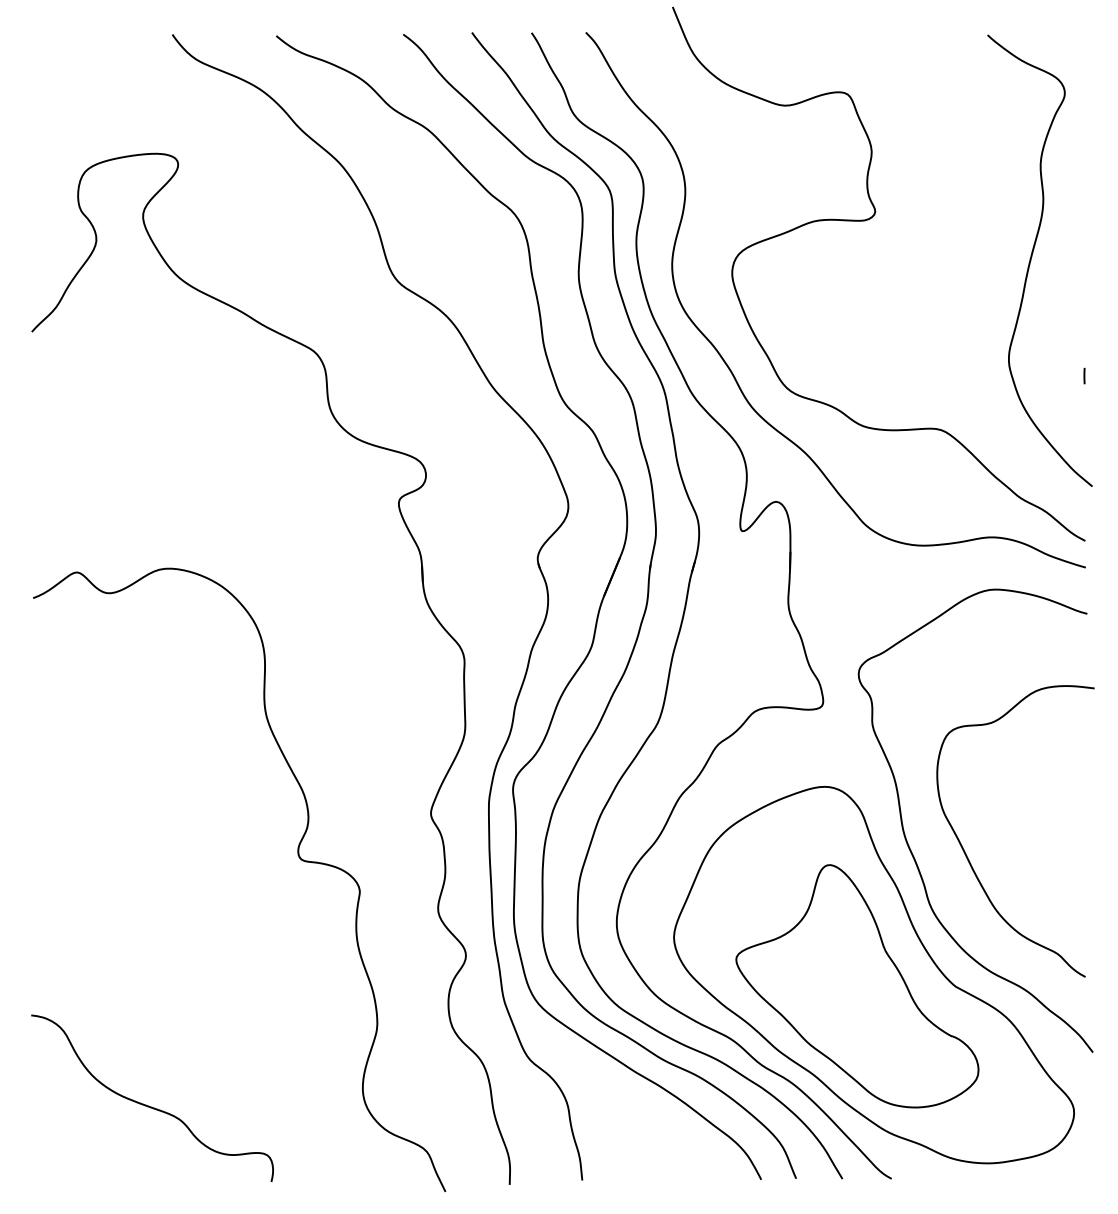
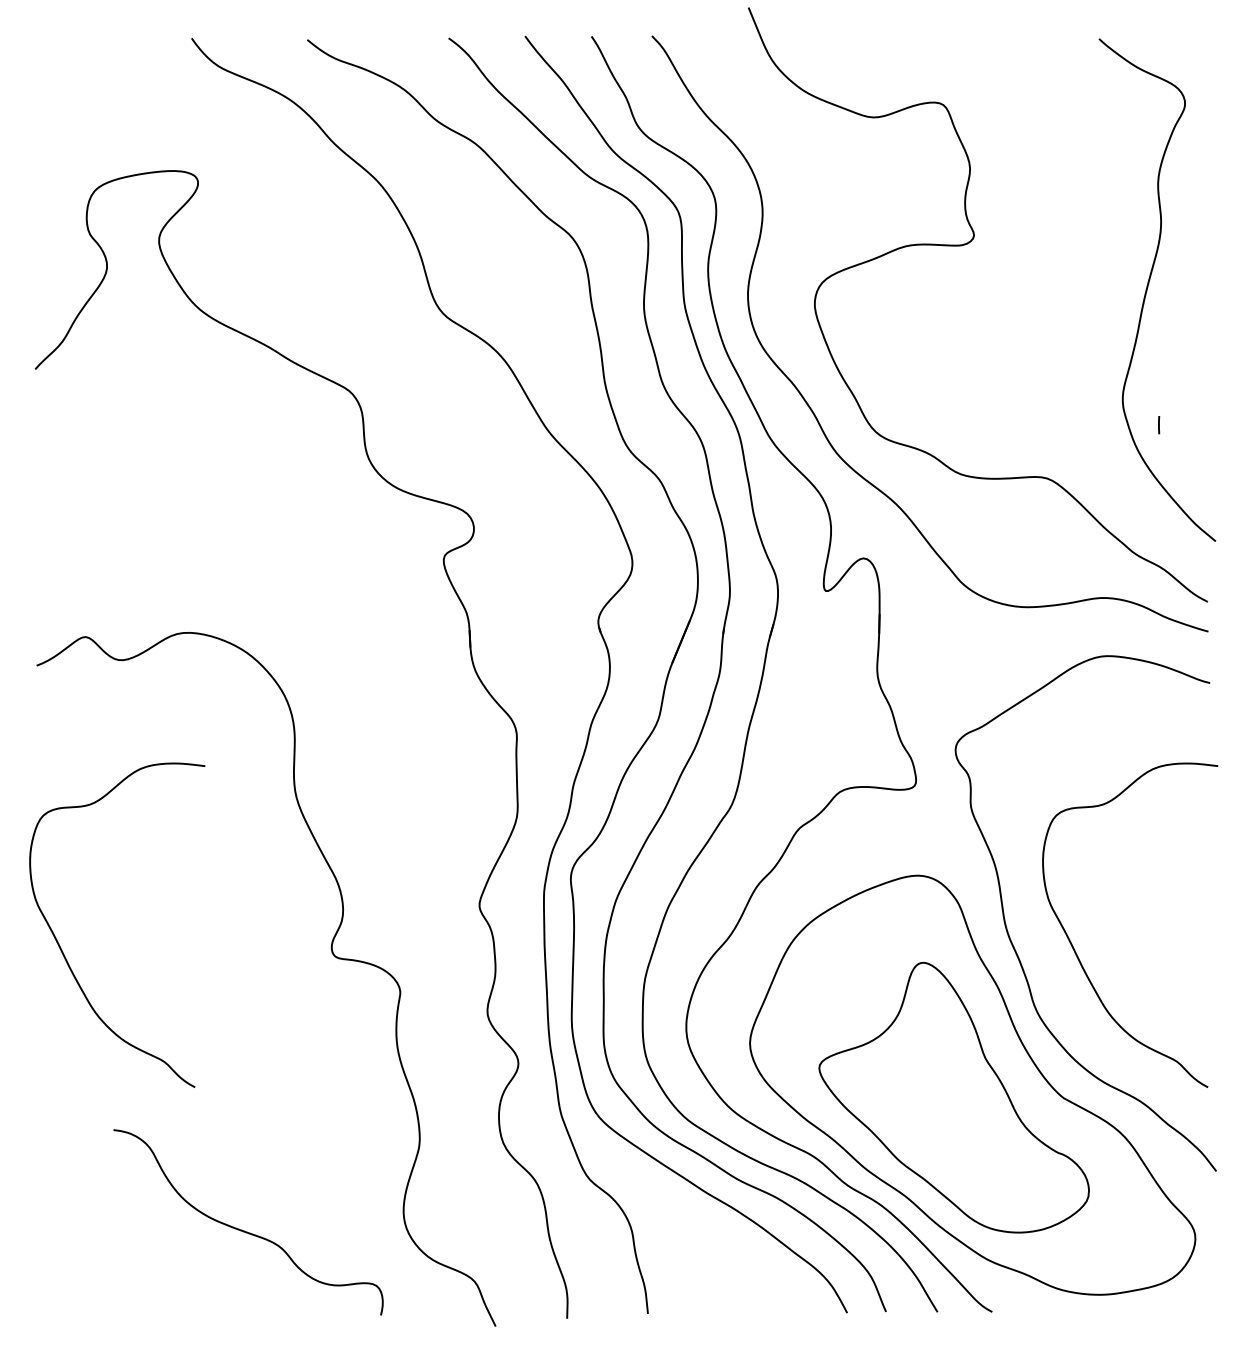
line: (1084, 375) -> (1159, 424), moved
curve: (57, 855) -> (63, 952), added
curve: (149, 1105) -> (245, 1230), moved

